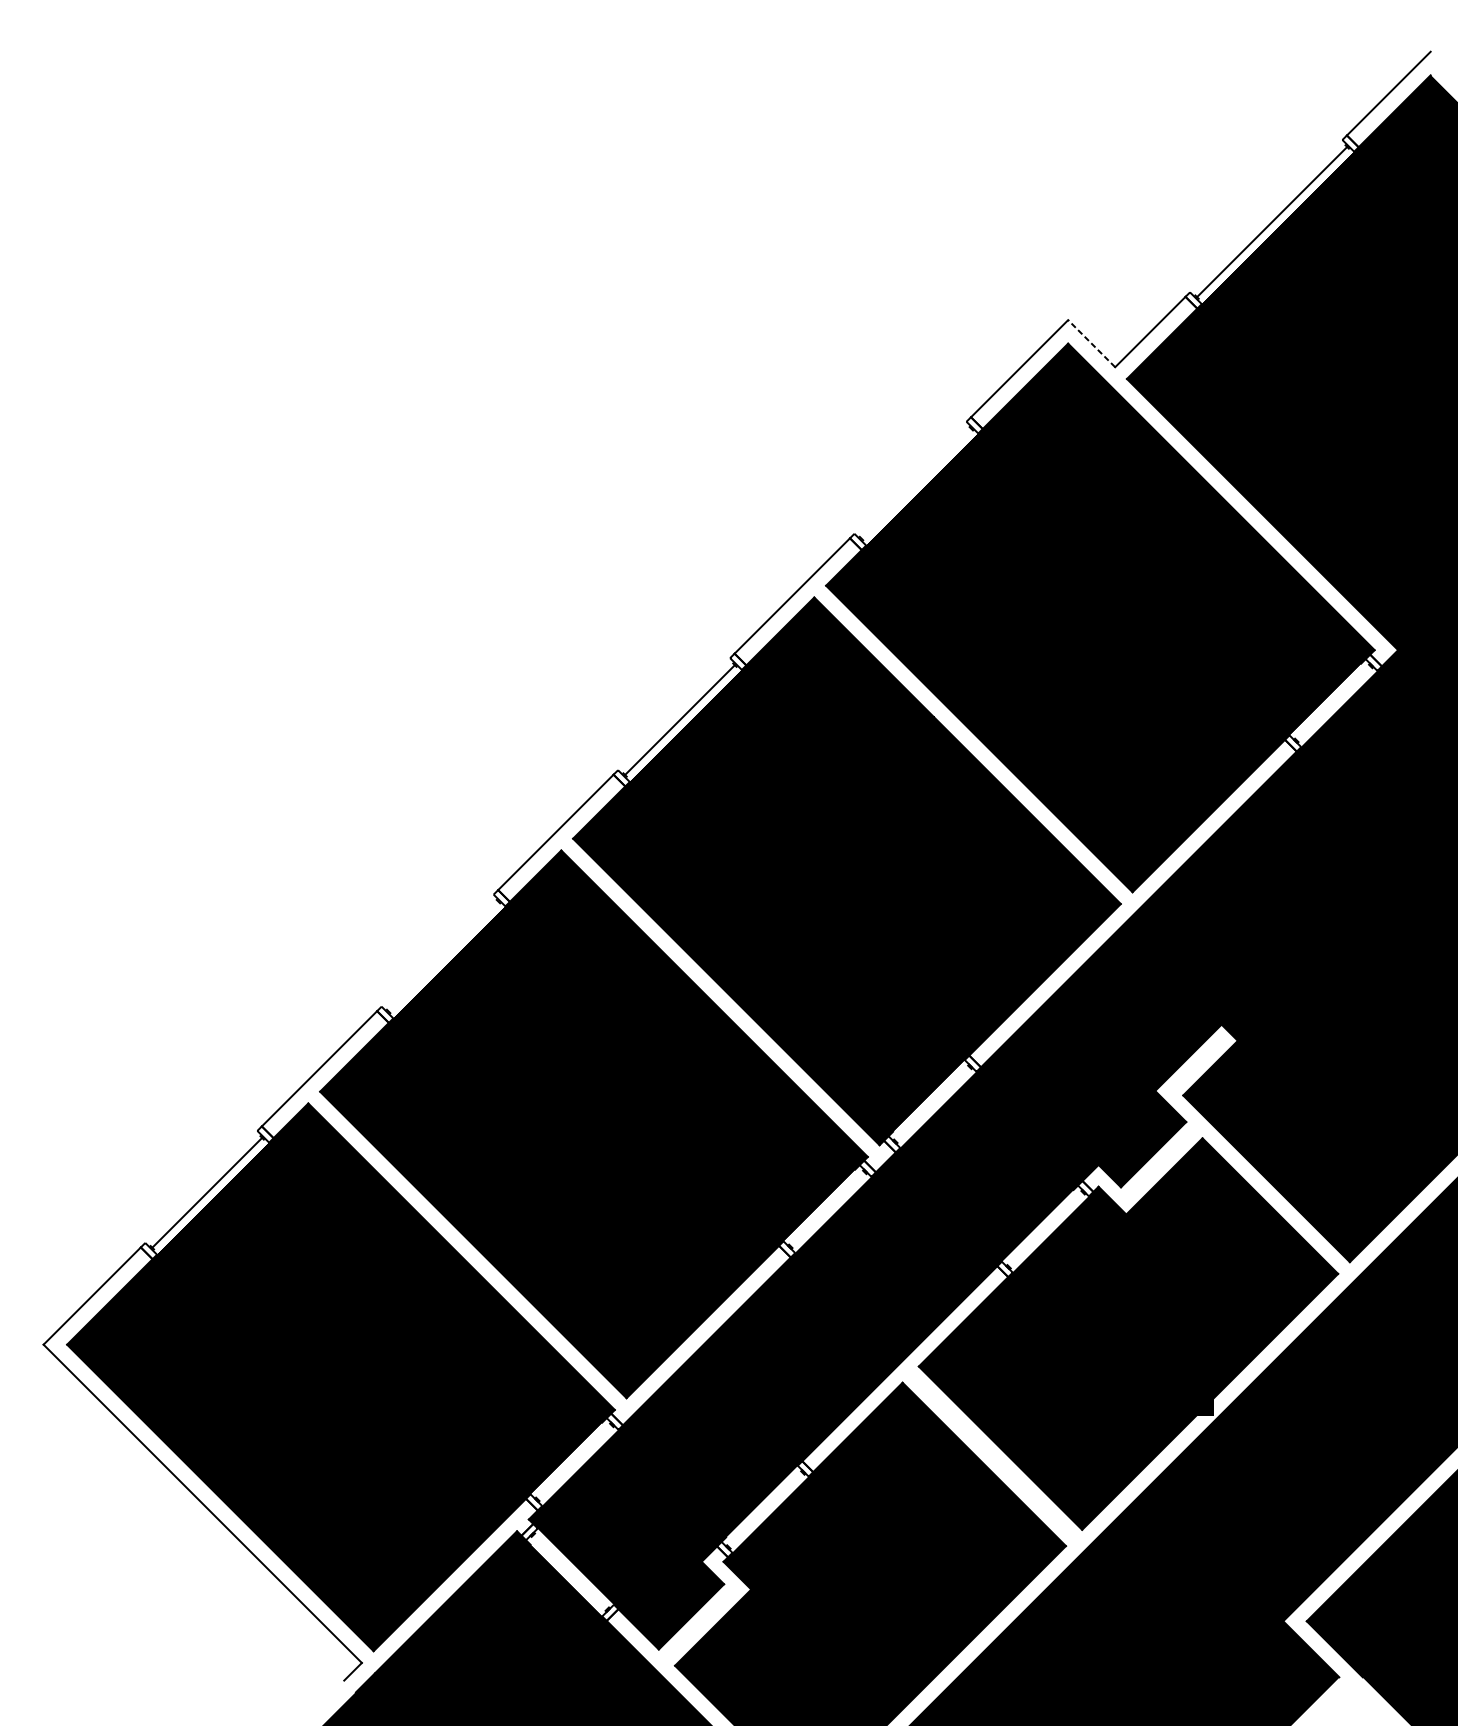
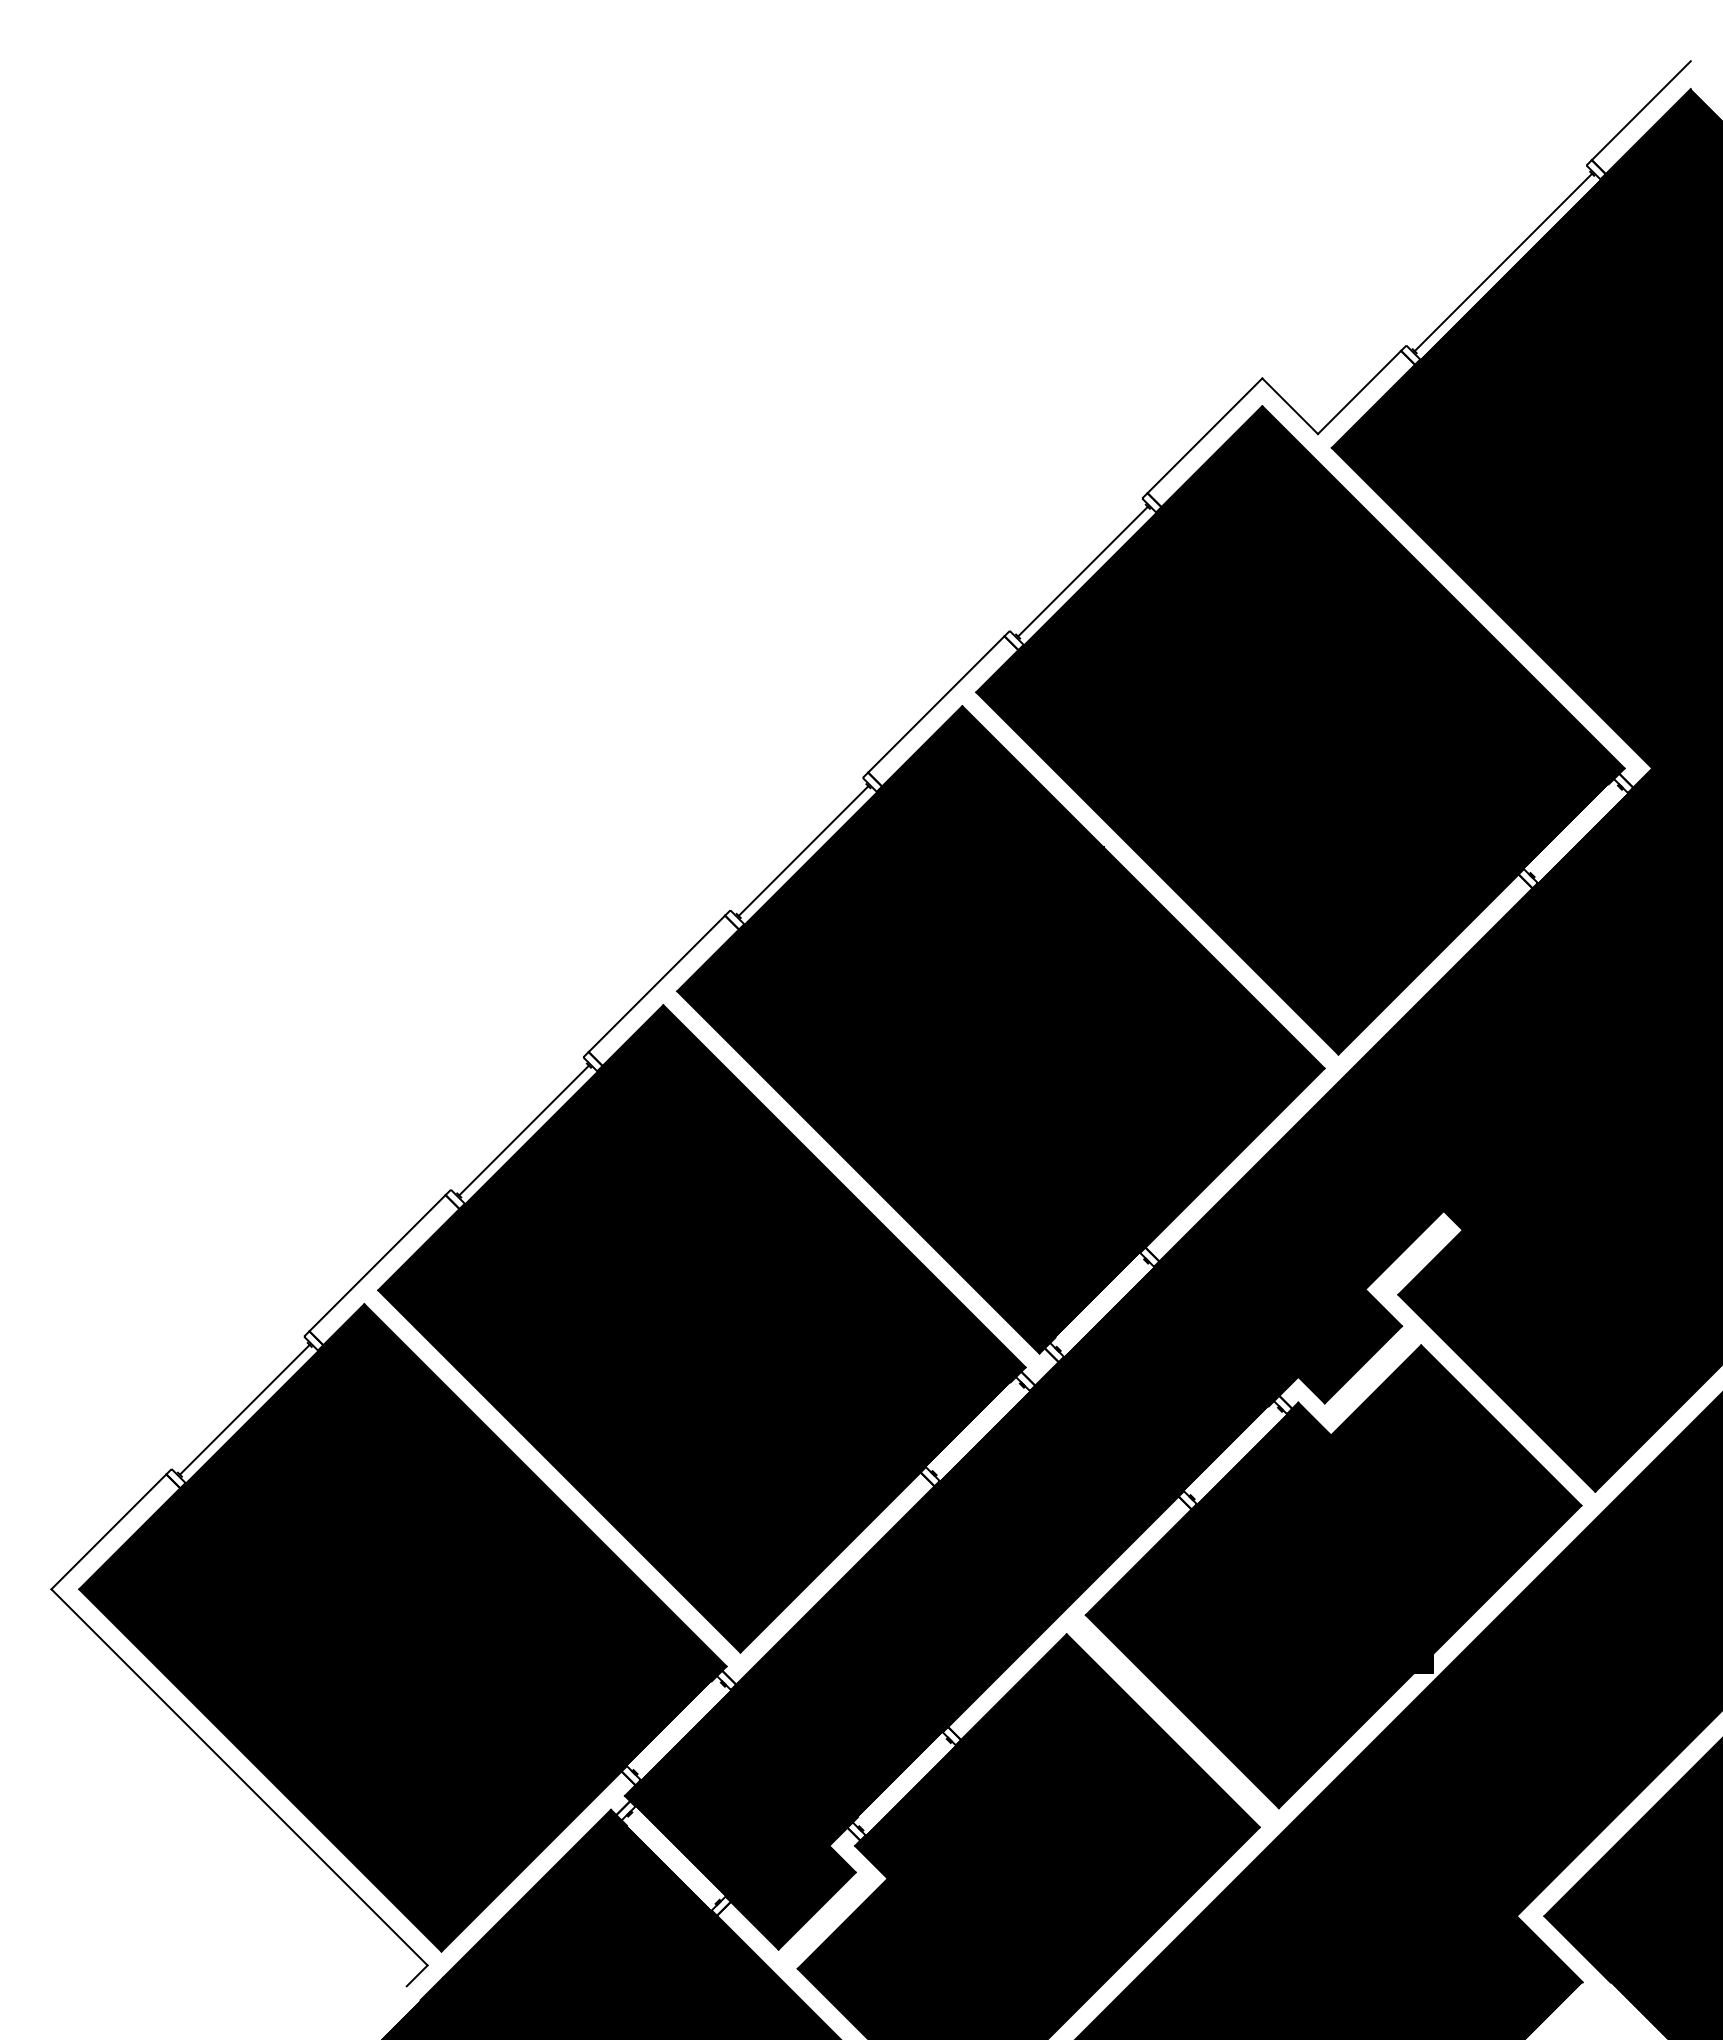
line: (1091, 343) -> (1289, 405), dashed -> solid
line: (915, 483) -> (1082, 571), added
line: (443, 956) -> (524, 1130), added

